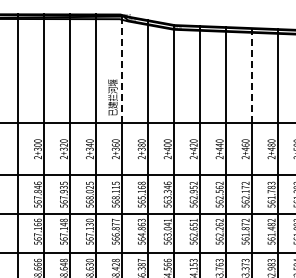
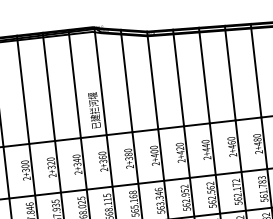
line: (122, 68) -> (100, 80), dashed -> solid
line: (251, 75) -> (229, 72), dashed -> solid

